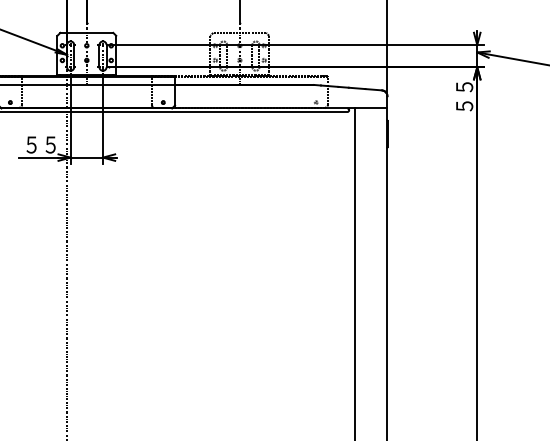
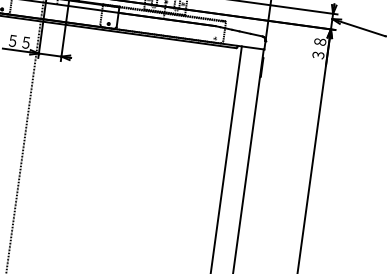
text: (464, 96) -> (319, 48), ５５ -> ３８

